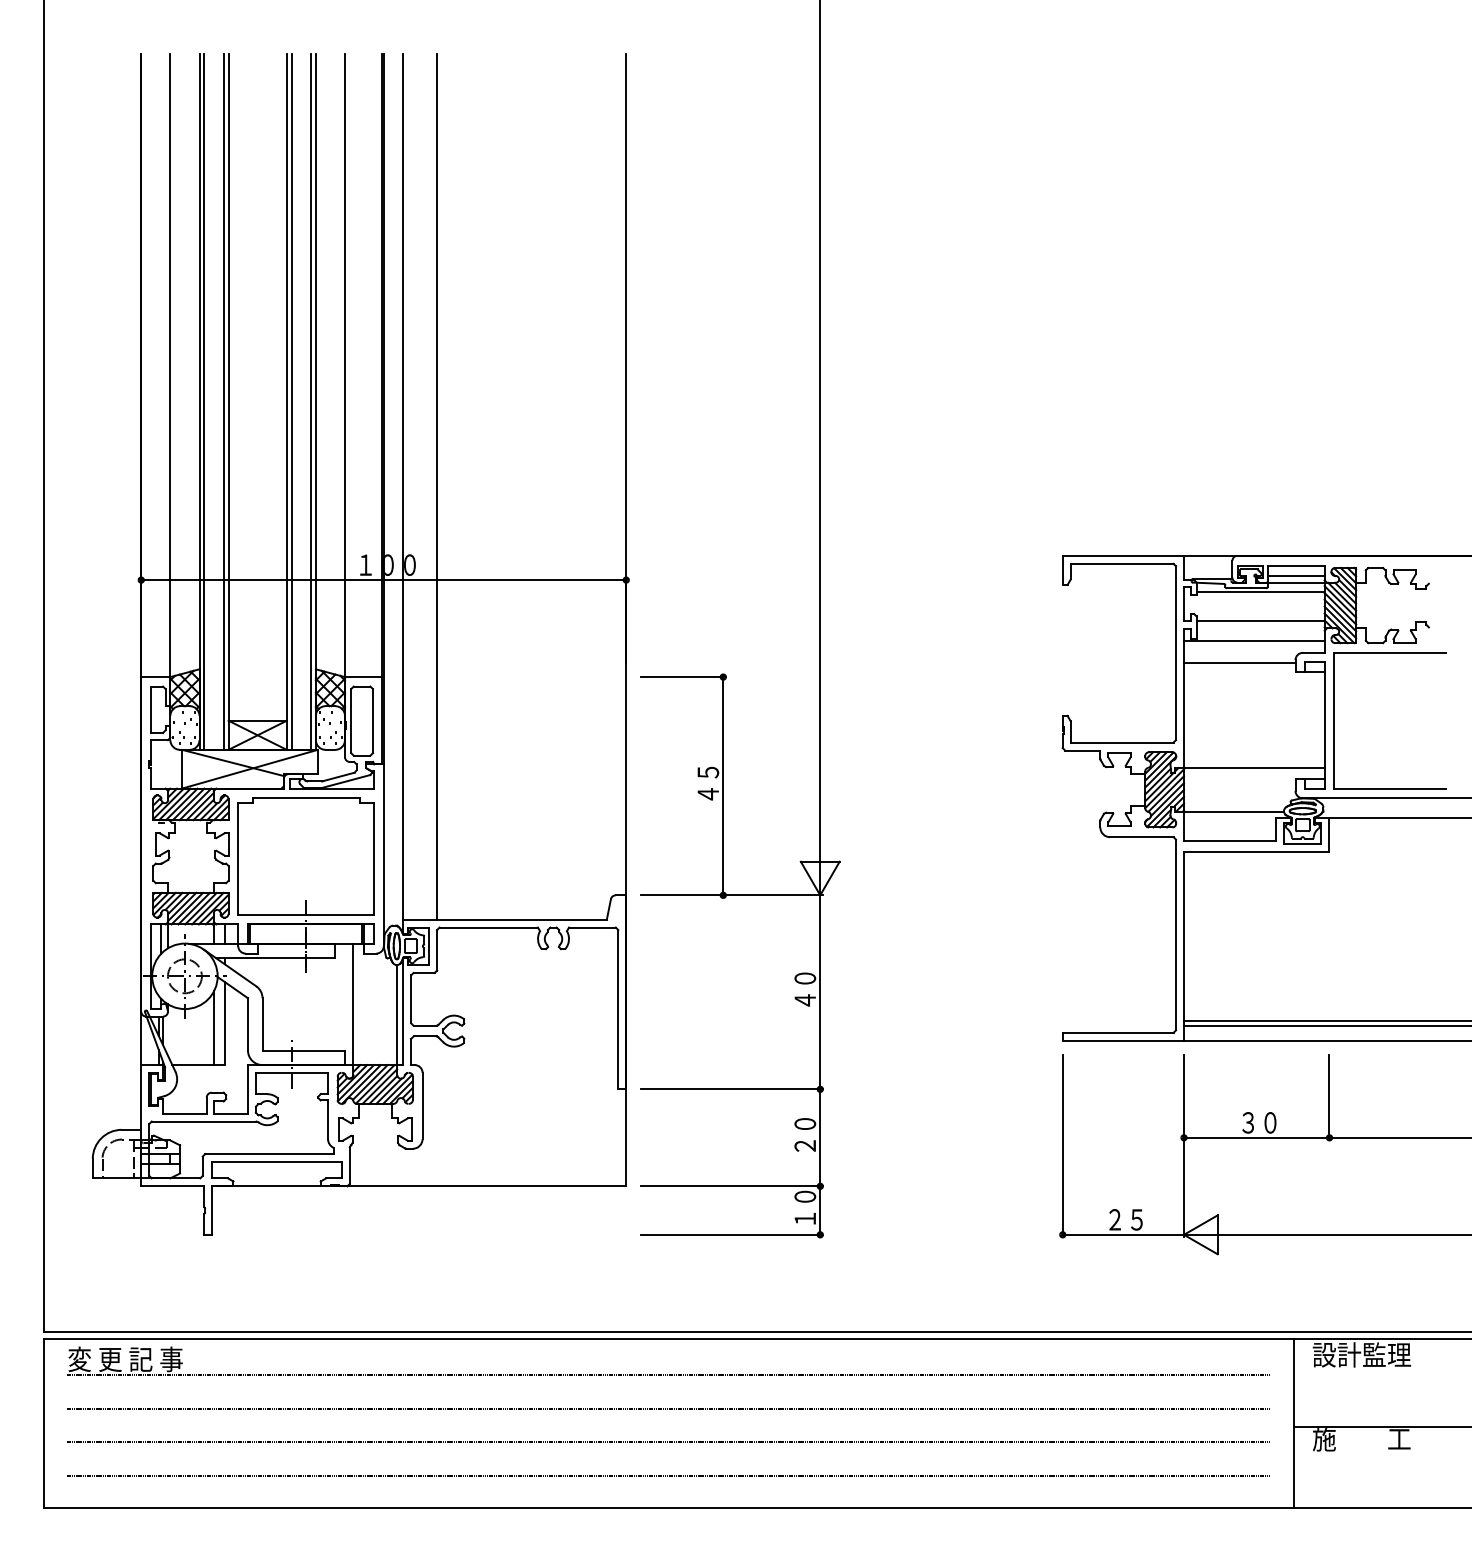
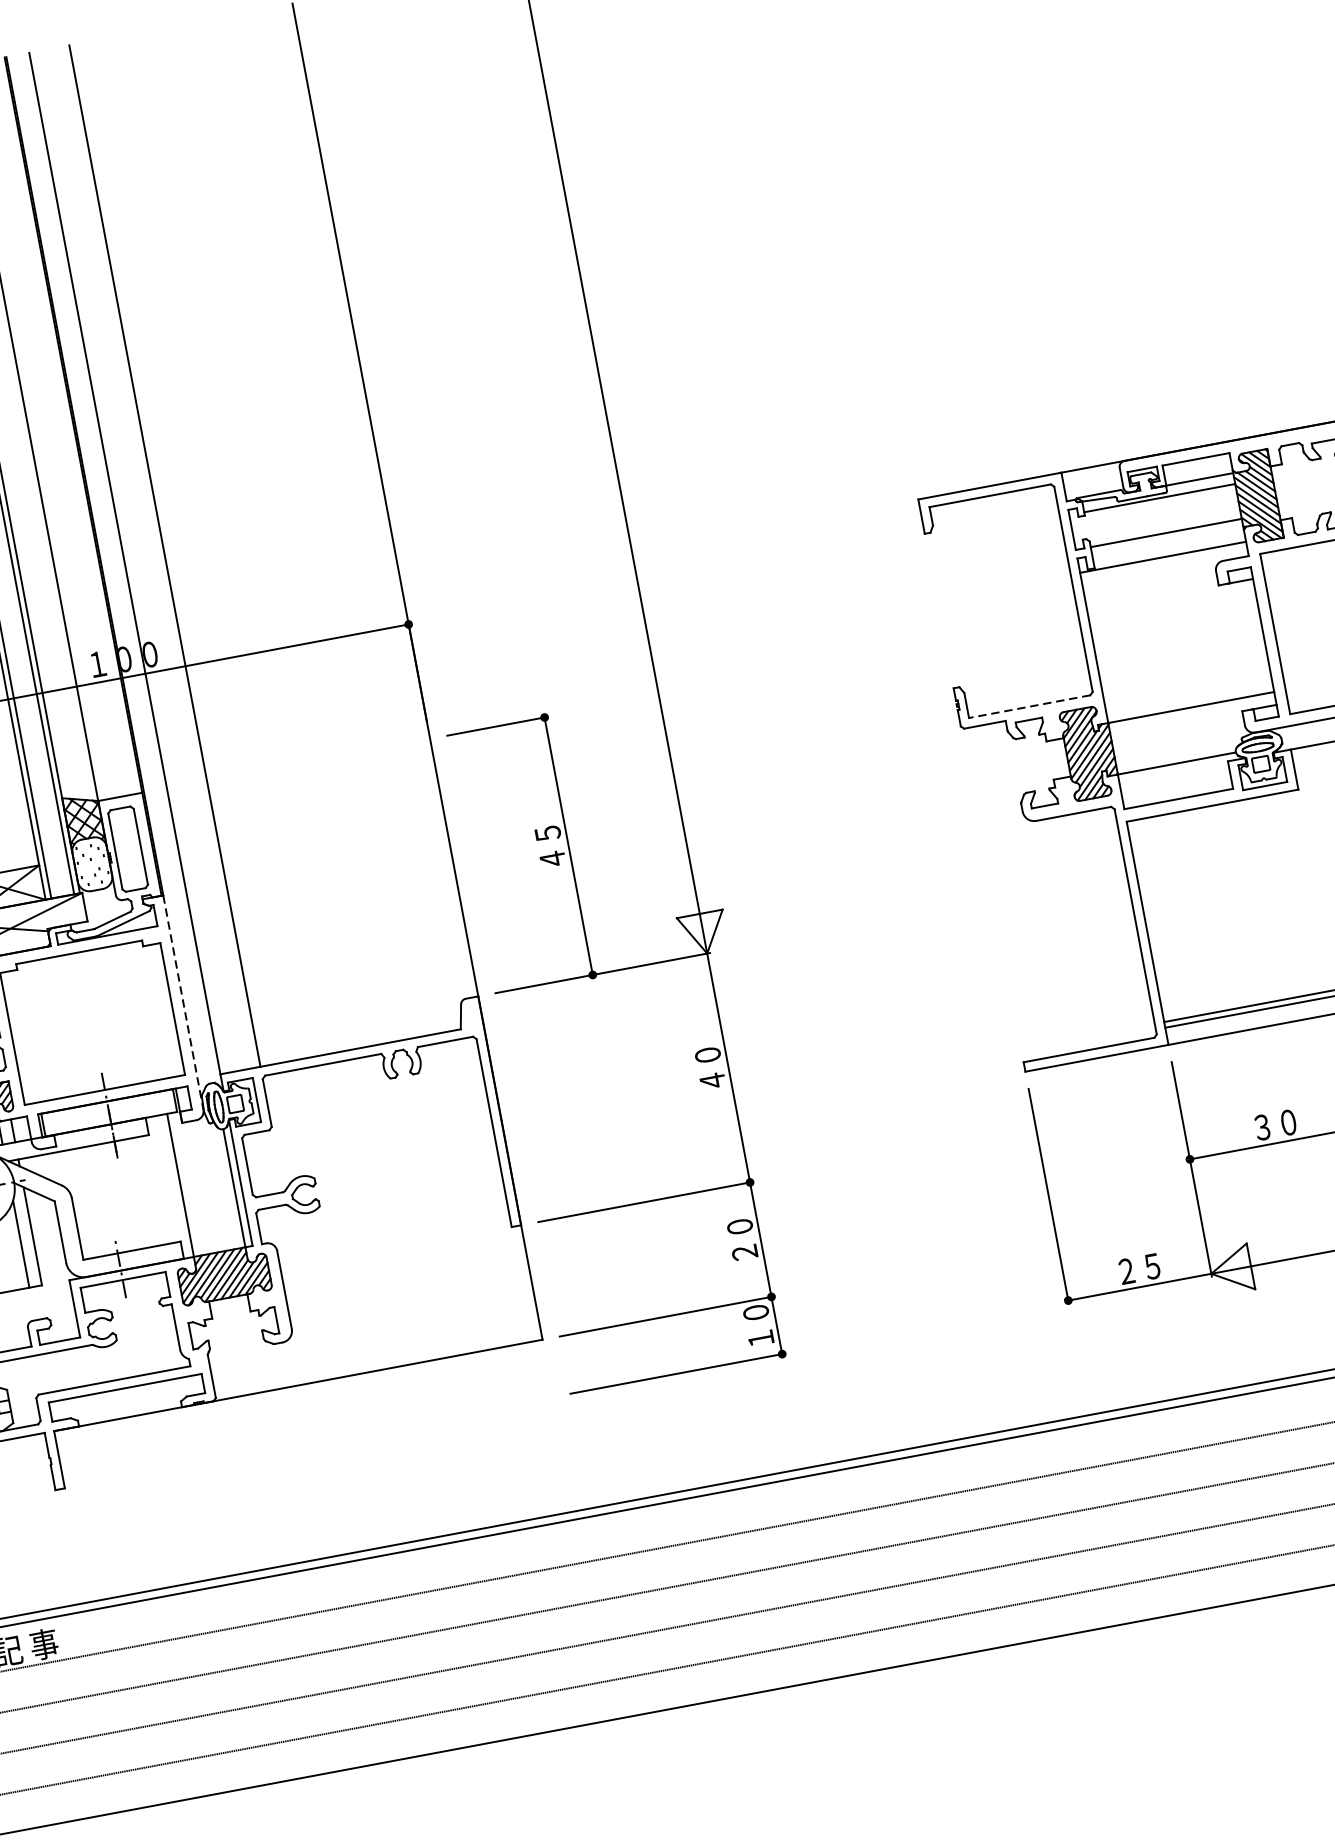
line: (1295, 575) -> (1197, 471), removed
line: (1239, 662) -> (1150, 586), removed
line: (1121, 742) -> (1028, 706), solid -> dashed
line: (383, 855) -> (183, 1003), solid -> dashed

